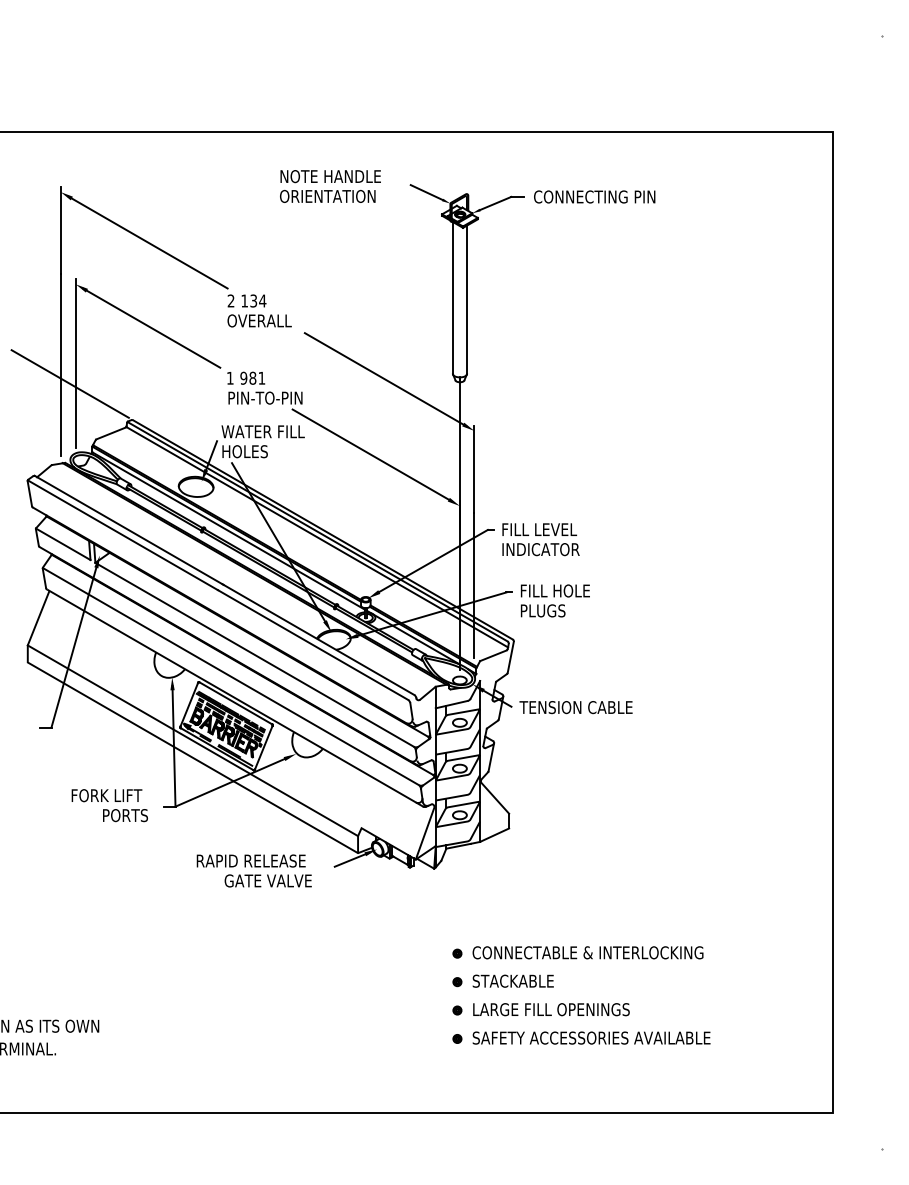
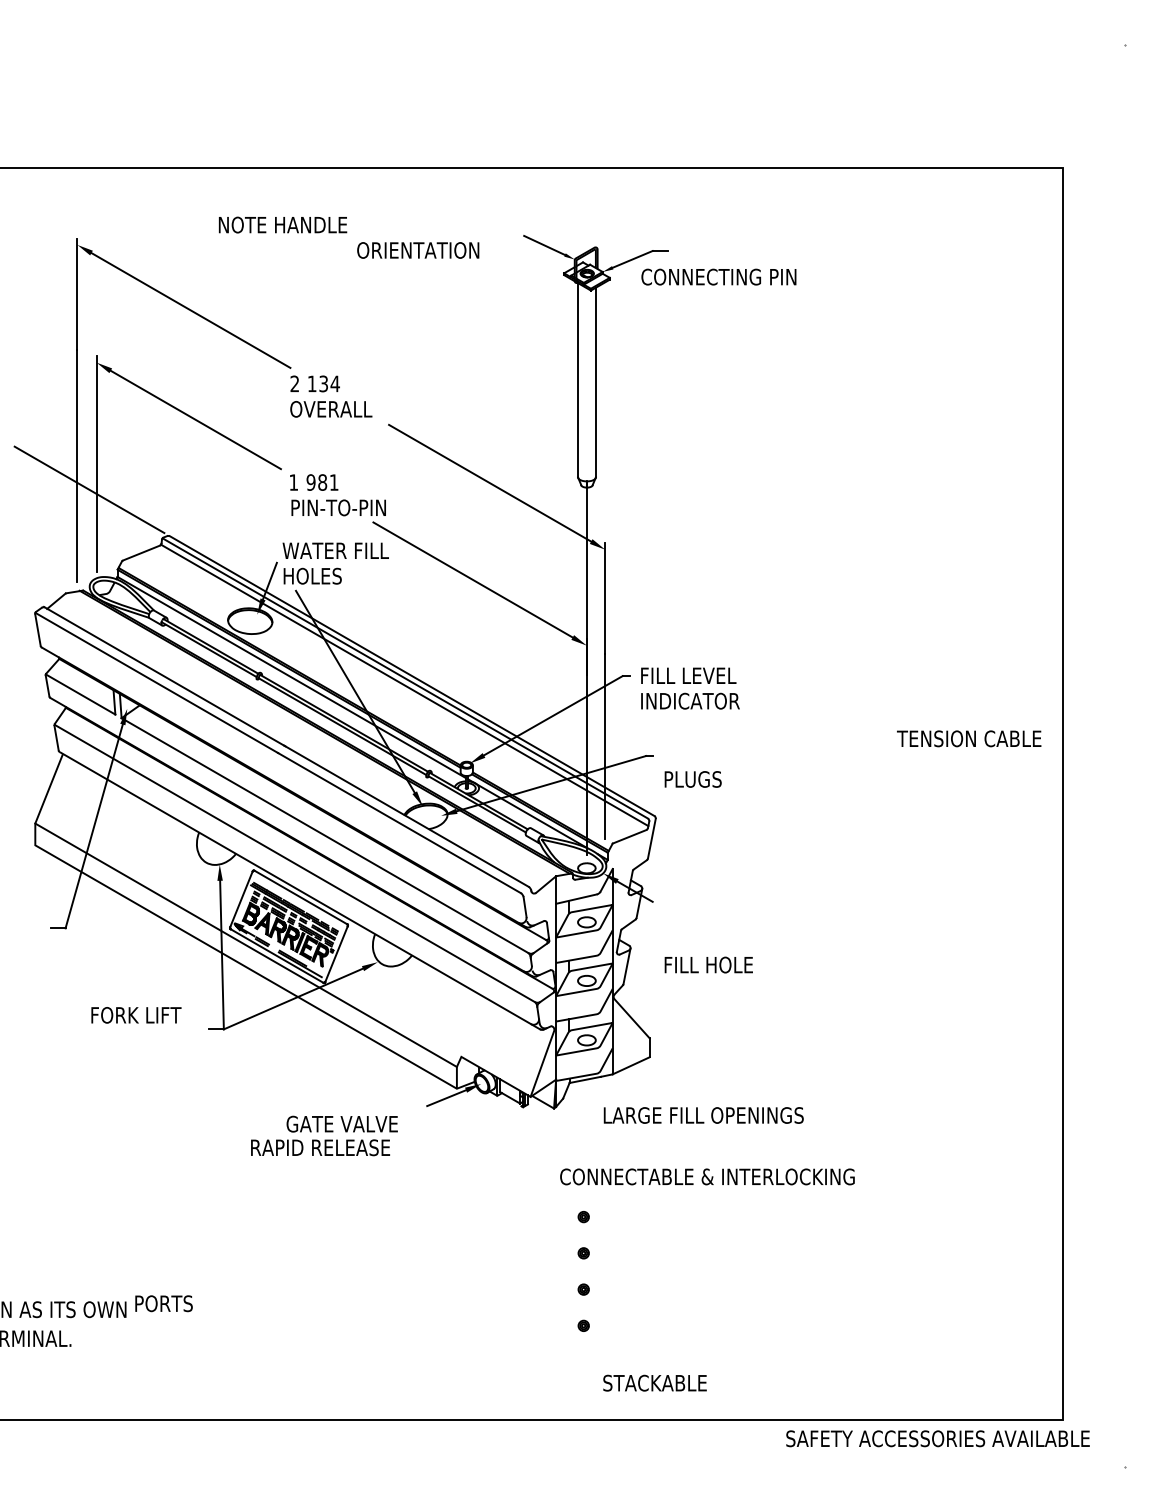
text: (331, 176) -> (283, 224), moved
text: (594, 196) -> (718, 276), moved
text: (555, 590) -> (708, 964), moved
text: (576, 707) -> (969, 738), moved
text: (125, 815) -> (163, 1303), moved
text: (251, 860) -> (320, 1147), moved
text: (588, 952) -> (707, 1176), moved
text: (512, 980) -> (654, 1382), moved
text: (551, 1009) -> (703, 1115), moved
text: (591, 1037) -> (937, 1438), moved

